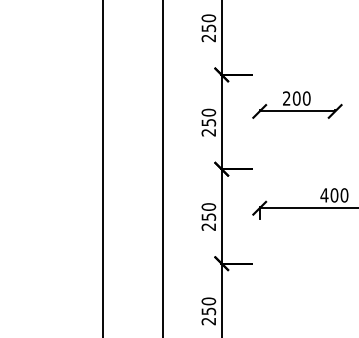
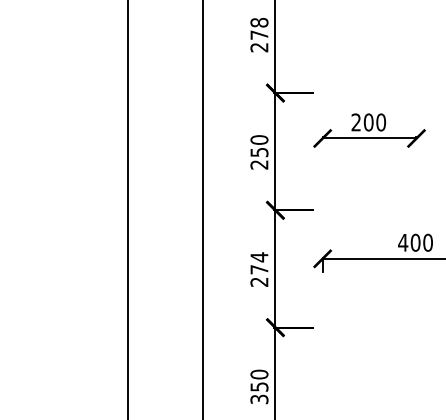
text: (208, 23) -> (259, 29), 250 -> 278
text: (208, 211) -> (259, 262), 250 -> 274
text: (209, 321) -> (260, 399), 250 -> 350

